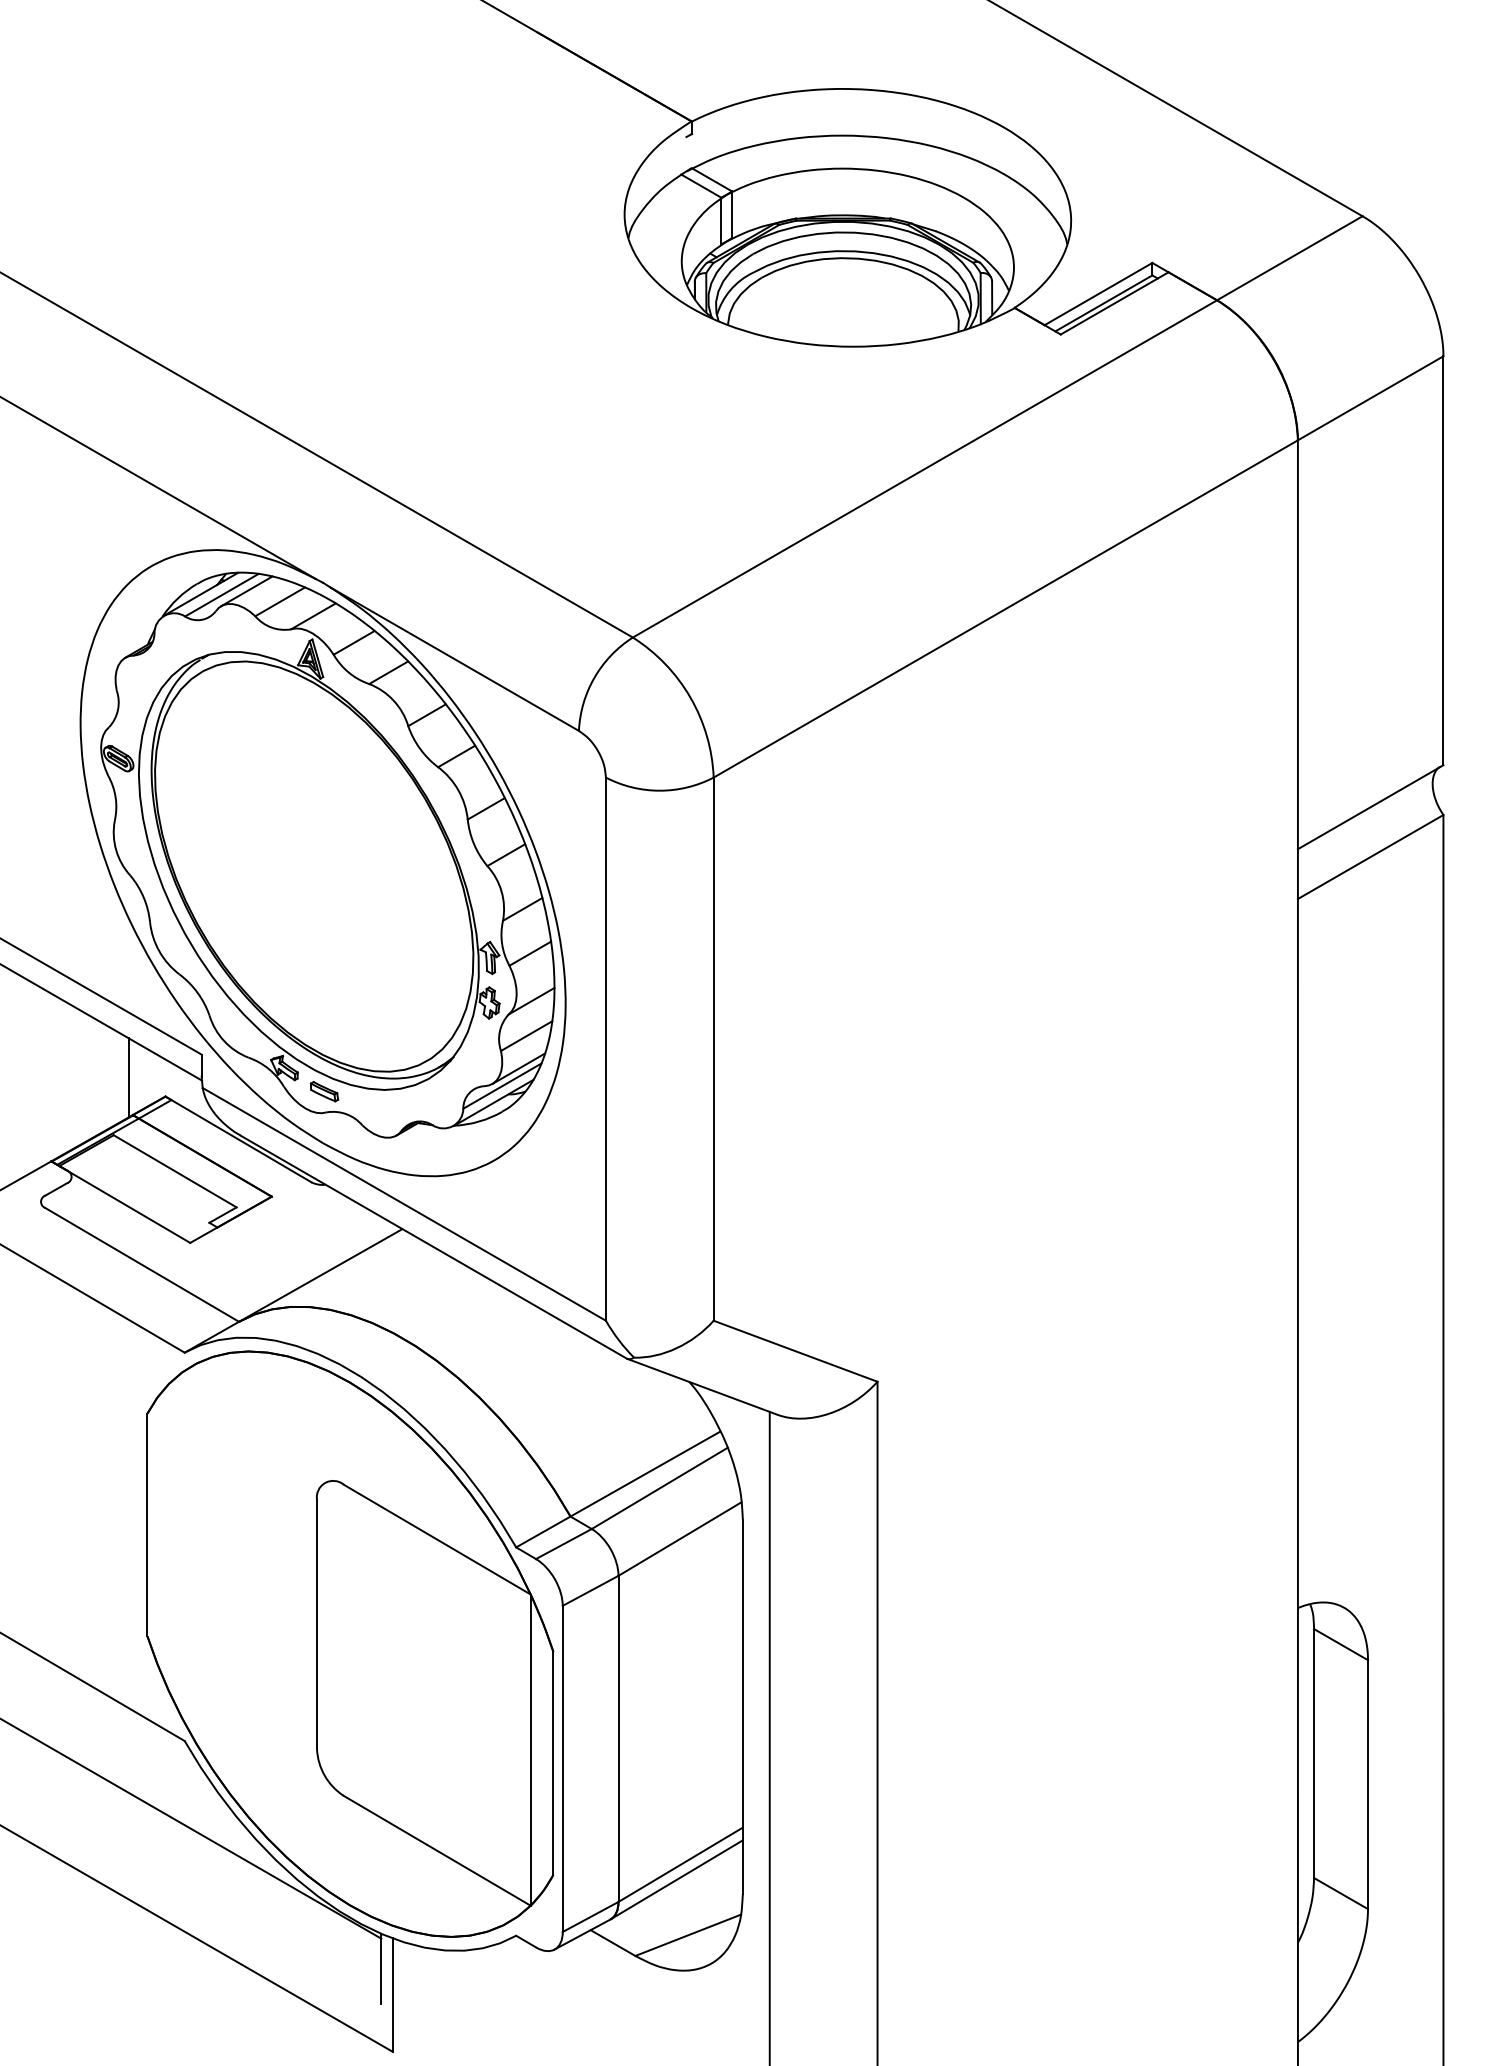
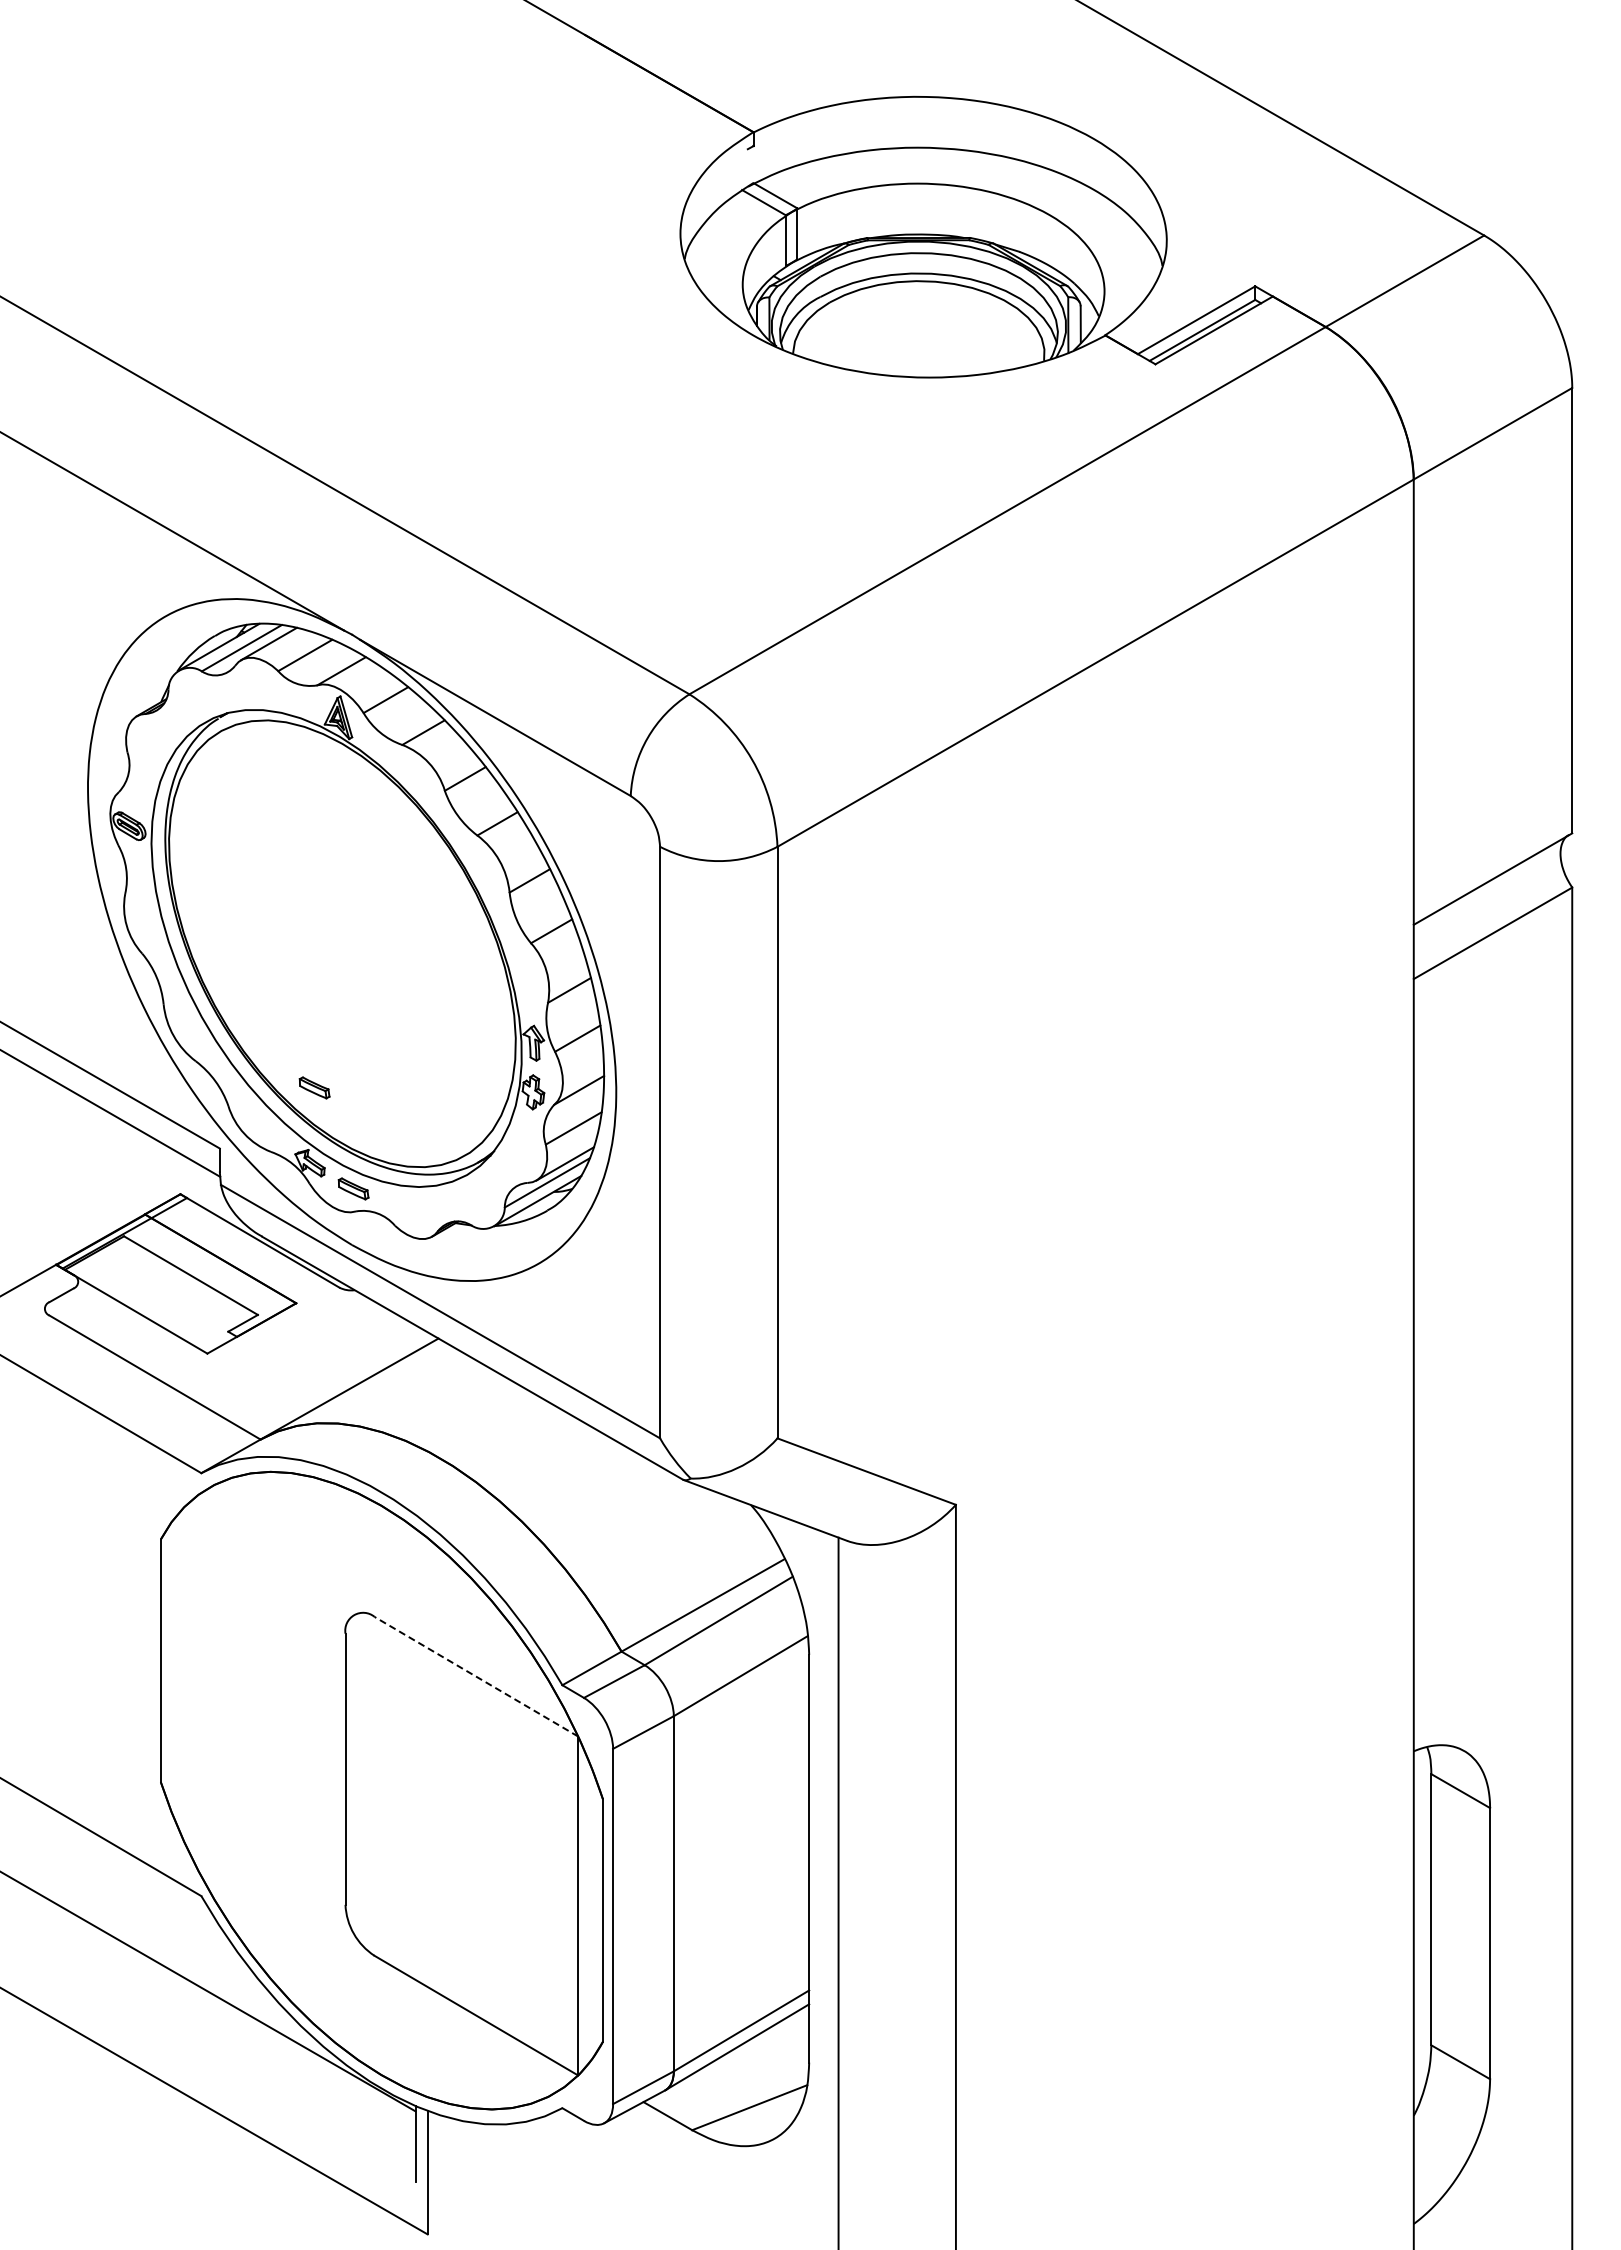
part: (288, 998) -> (314, 1087), added
line: (128, 1077) -> (140, 1173), removed
line: (436, 1539) -> (475, 1676), solid -> dashed

